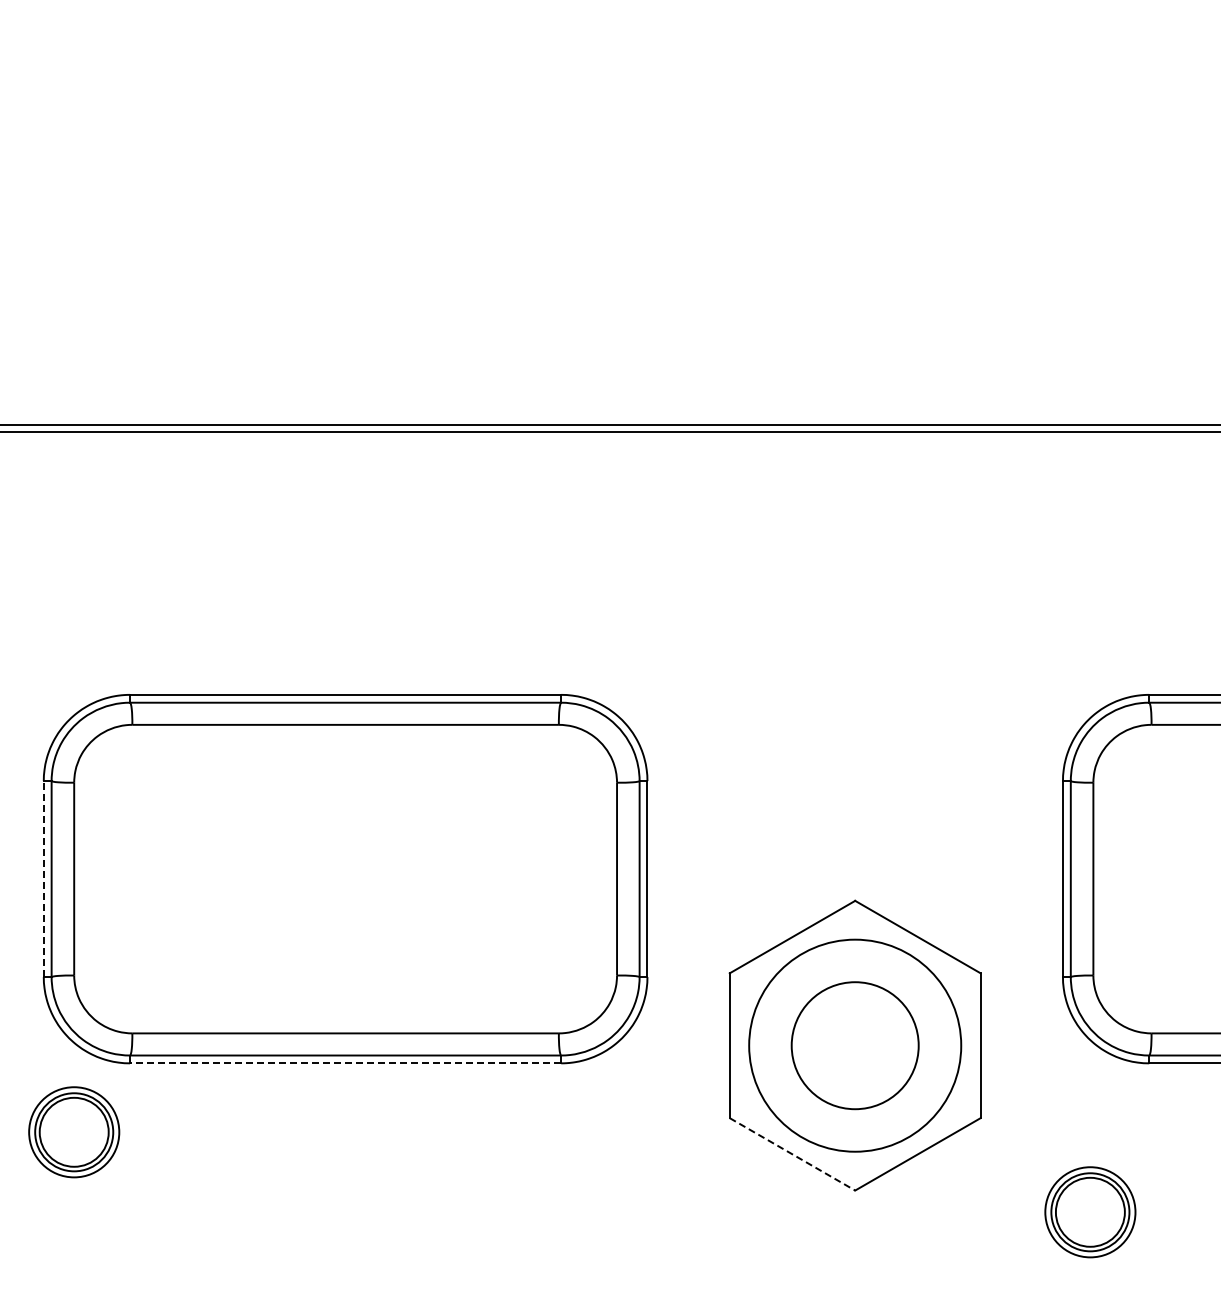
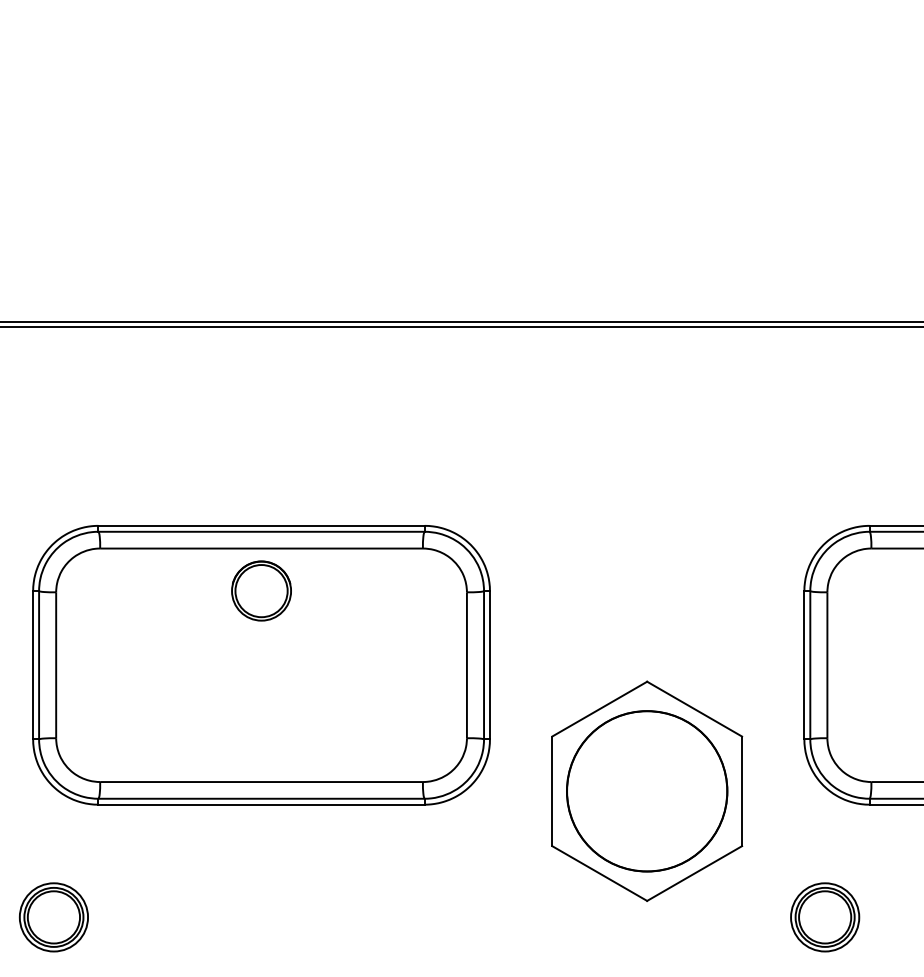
part: (345, 780) -> (261, 590), added
line: (43, 879) -> (32, 665), dashed -> solid
circle: (855, 1045) -> (647, 791), size x1.67
line: (345, 1063) -> (261, 804), dashed -> solid
part: (74, 1132) -> (54, 917), moved
line: (792, 1154) -> (599, 873), dashed -> solid

